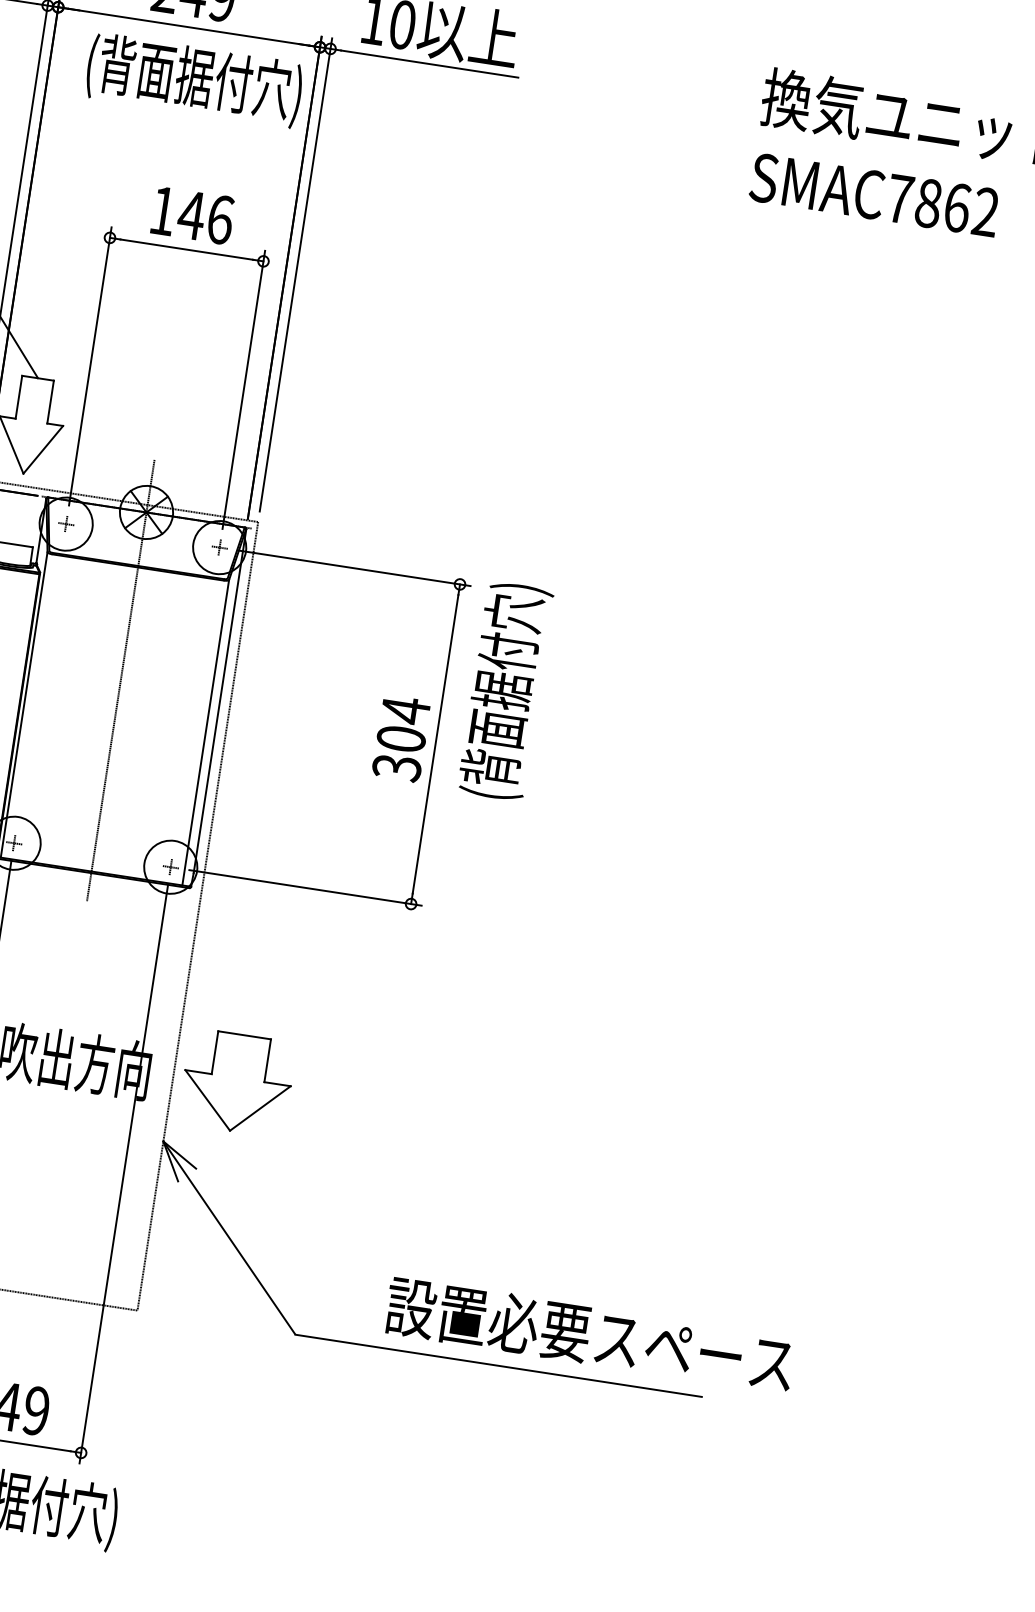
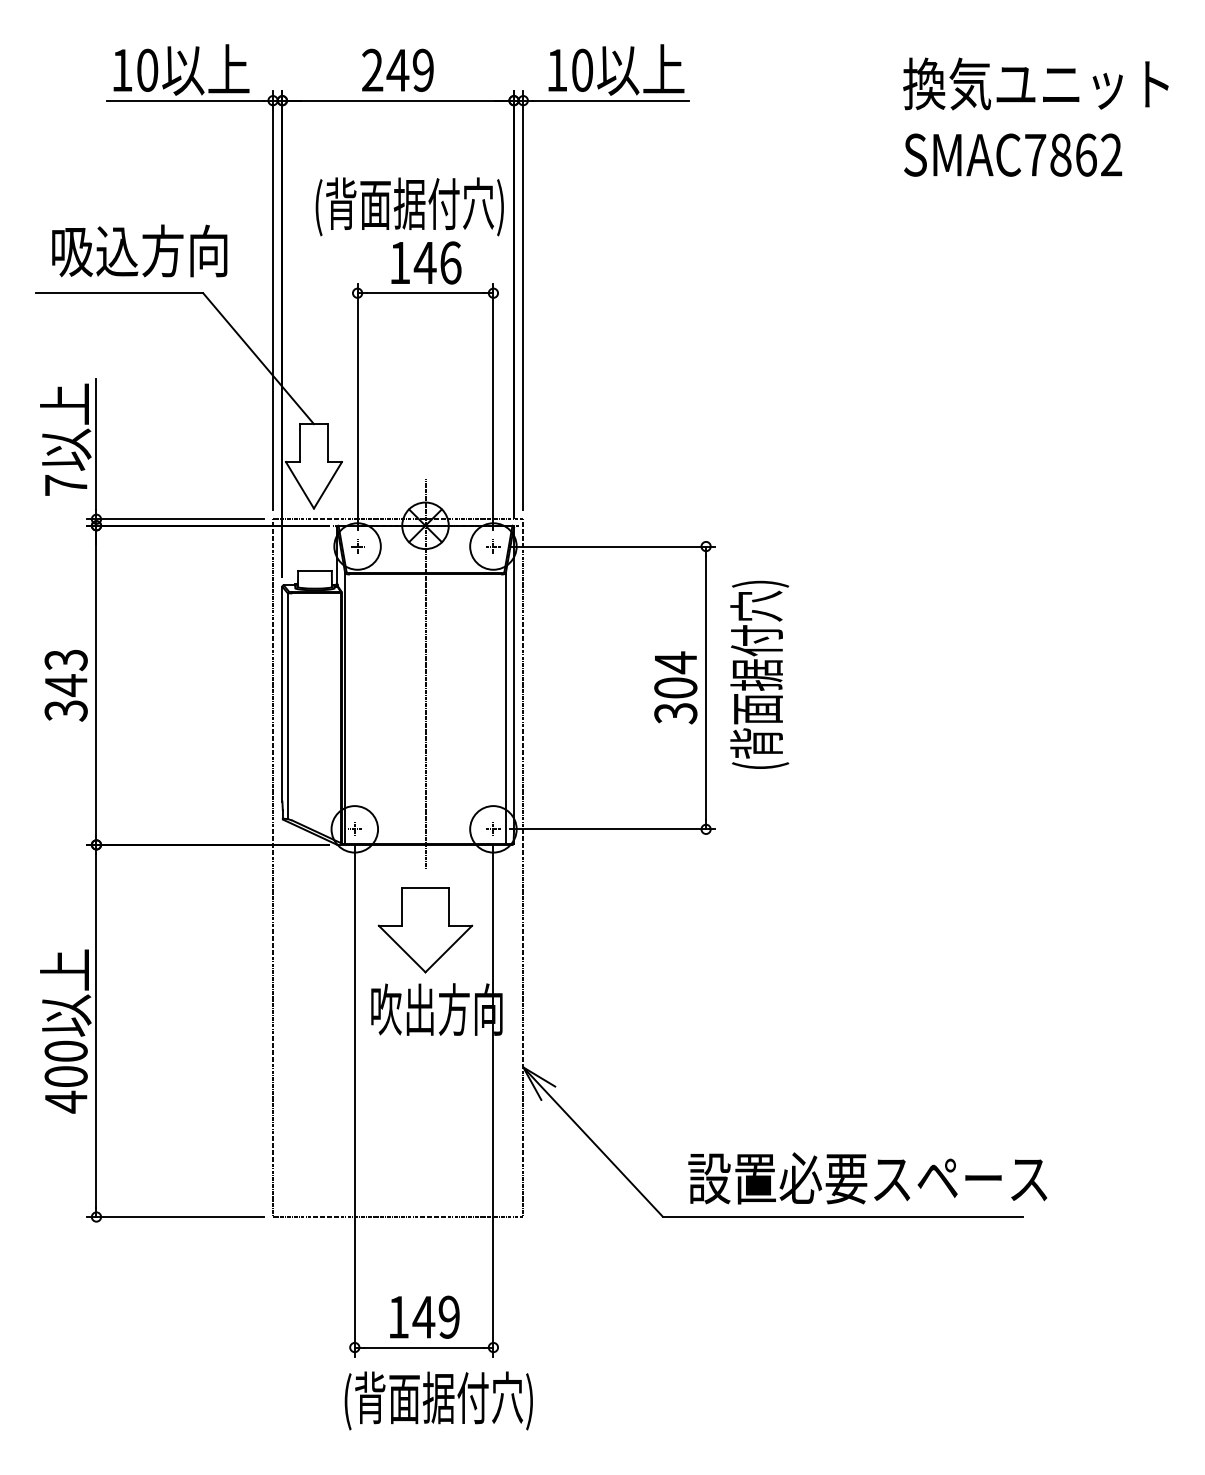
text: (194, 79) -> (409, 206), moved
text: (505, 690) -> (759, 674), moved
part: (237, 1083) -> (425, 930), moved
text: (589, 1335) -> (867, 1178), moved

